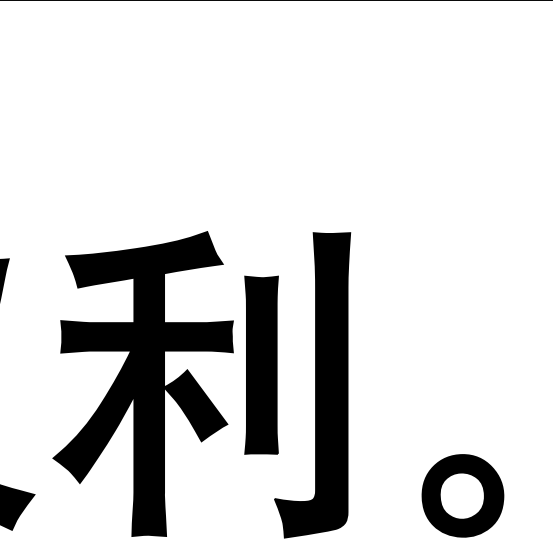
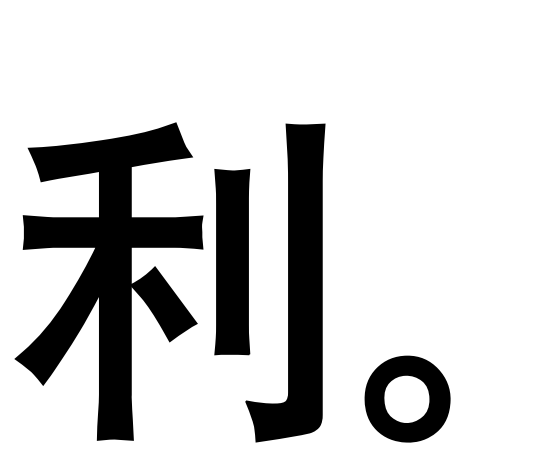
part: (462, 495) -> (407, 398), moved

